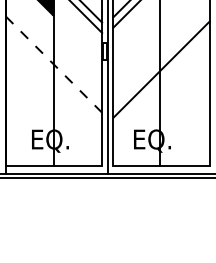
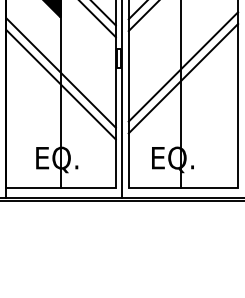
line: (161, 58) -> (183, 66), added
line: (53, 64) -> (60, 72), dashed -> solid
line: (53, 74) -> (60, 84), added

